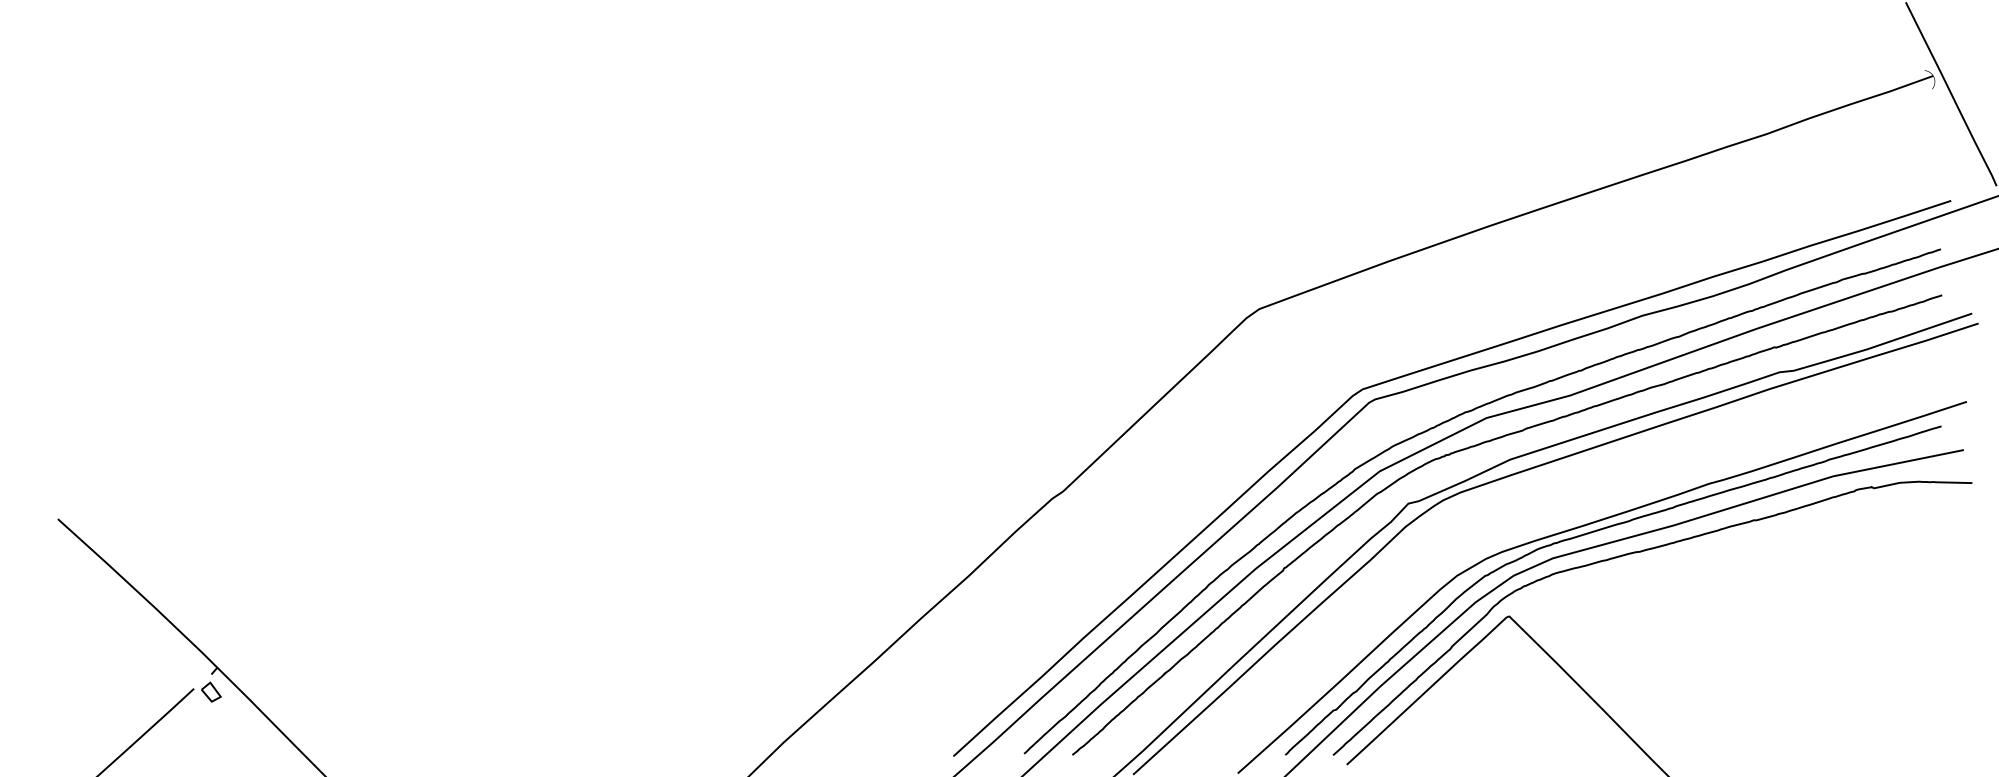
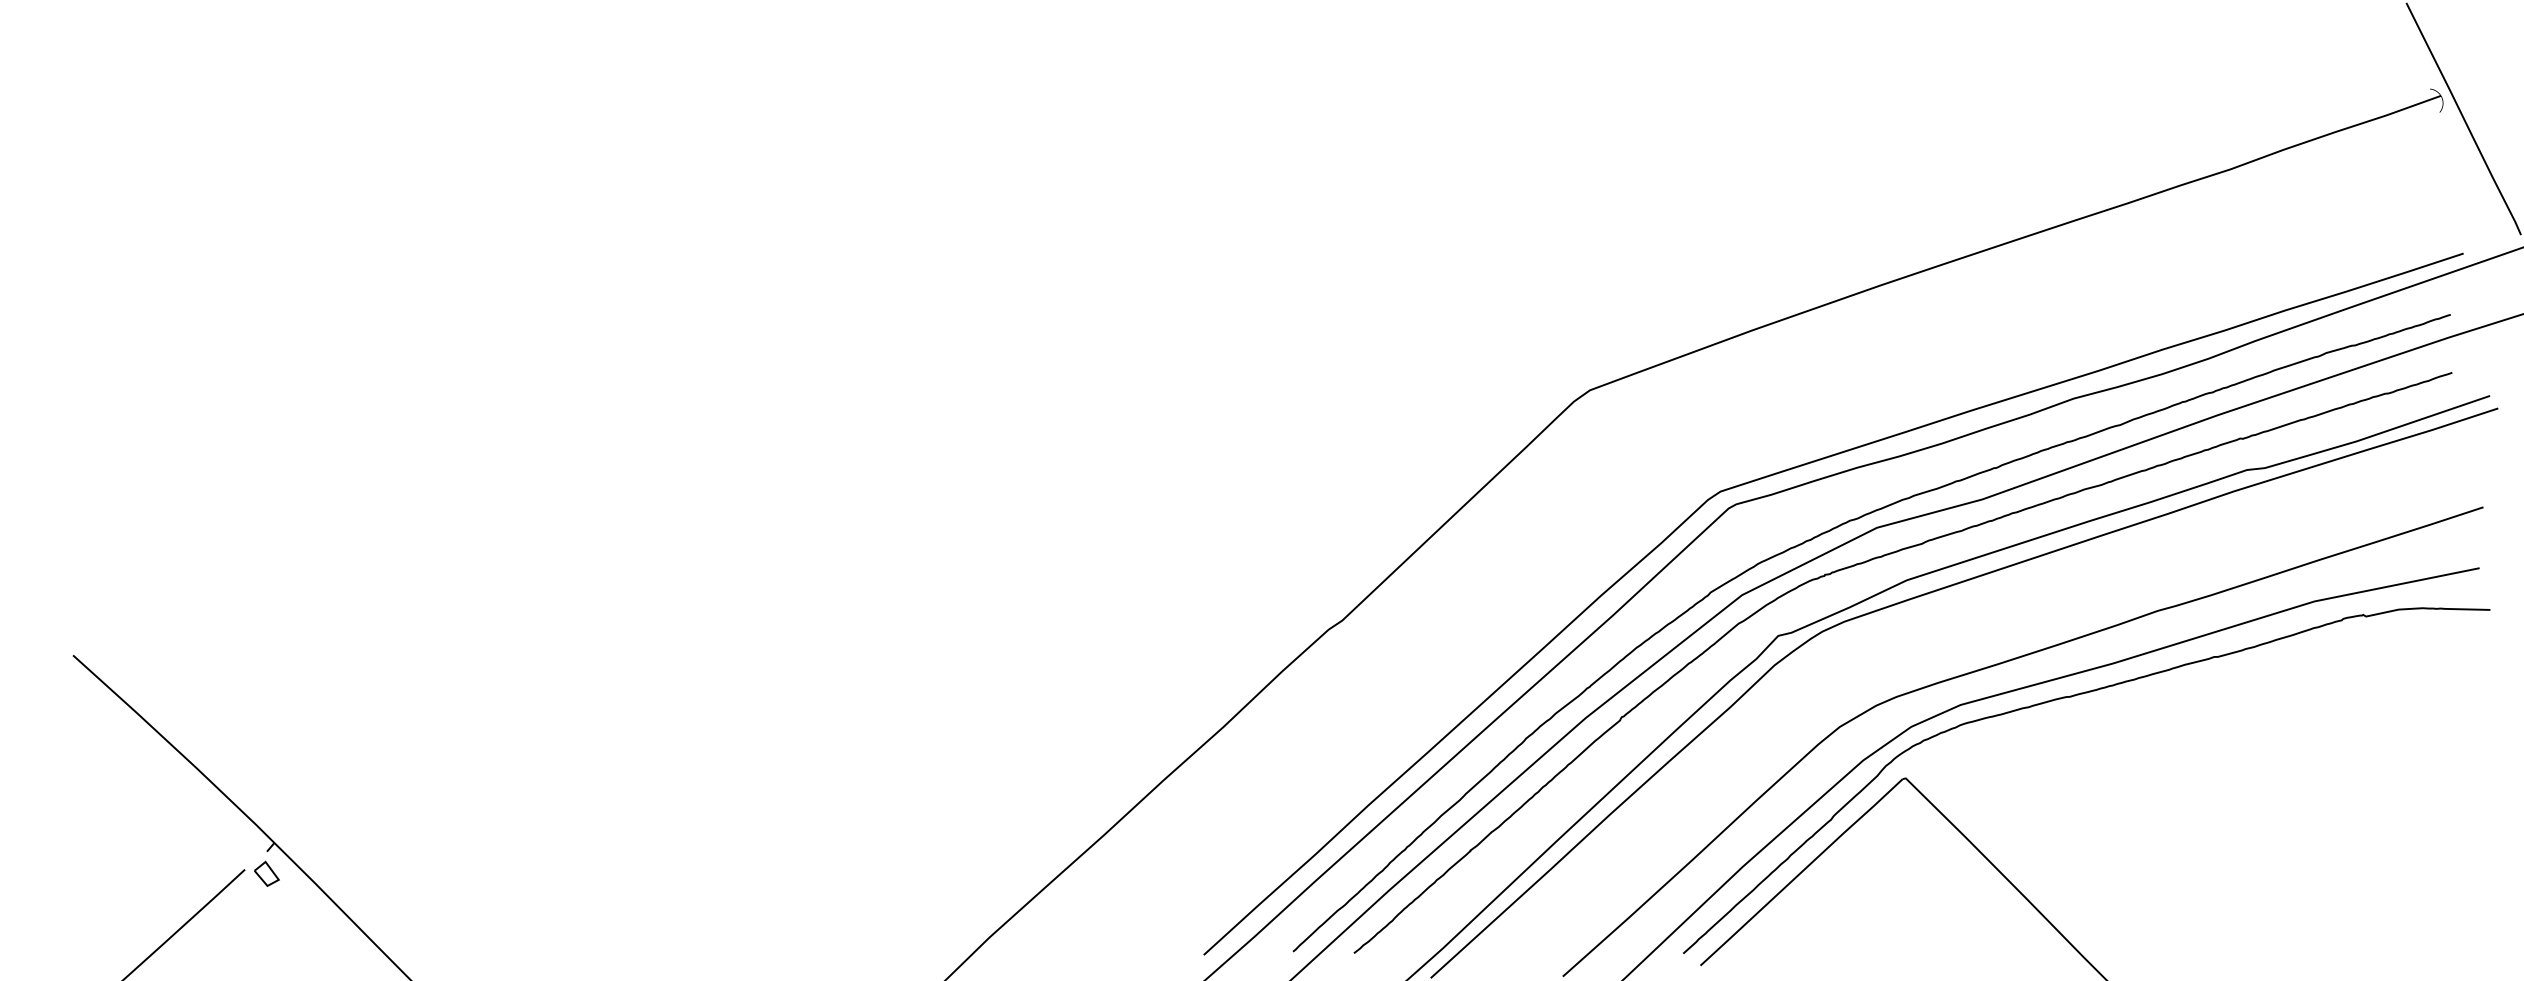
curve: (1593, 532) -> (2012, 672), removed

